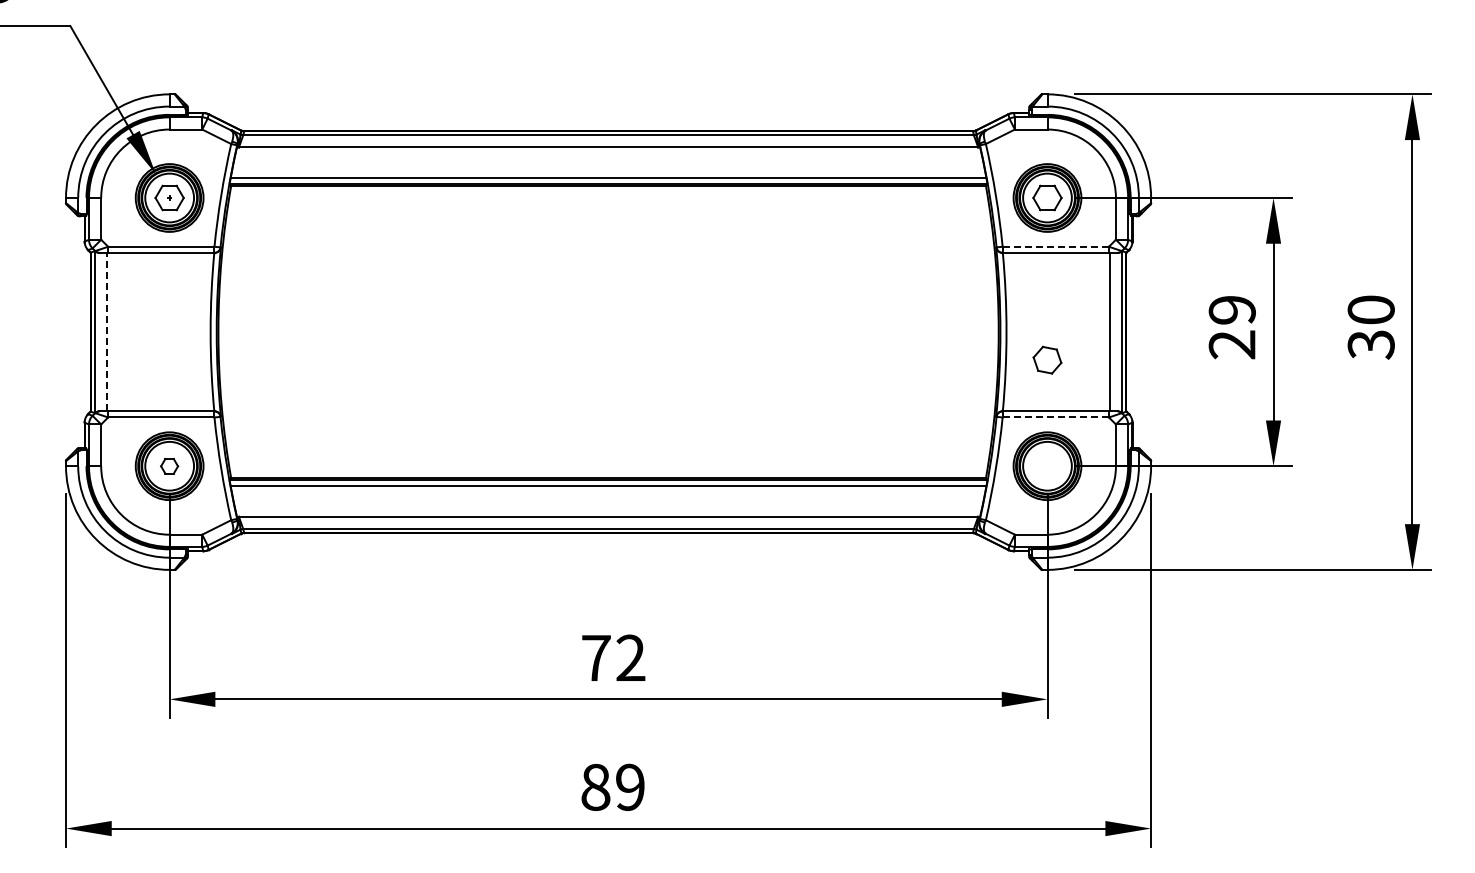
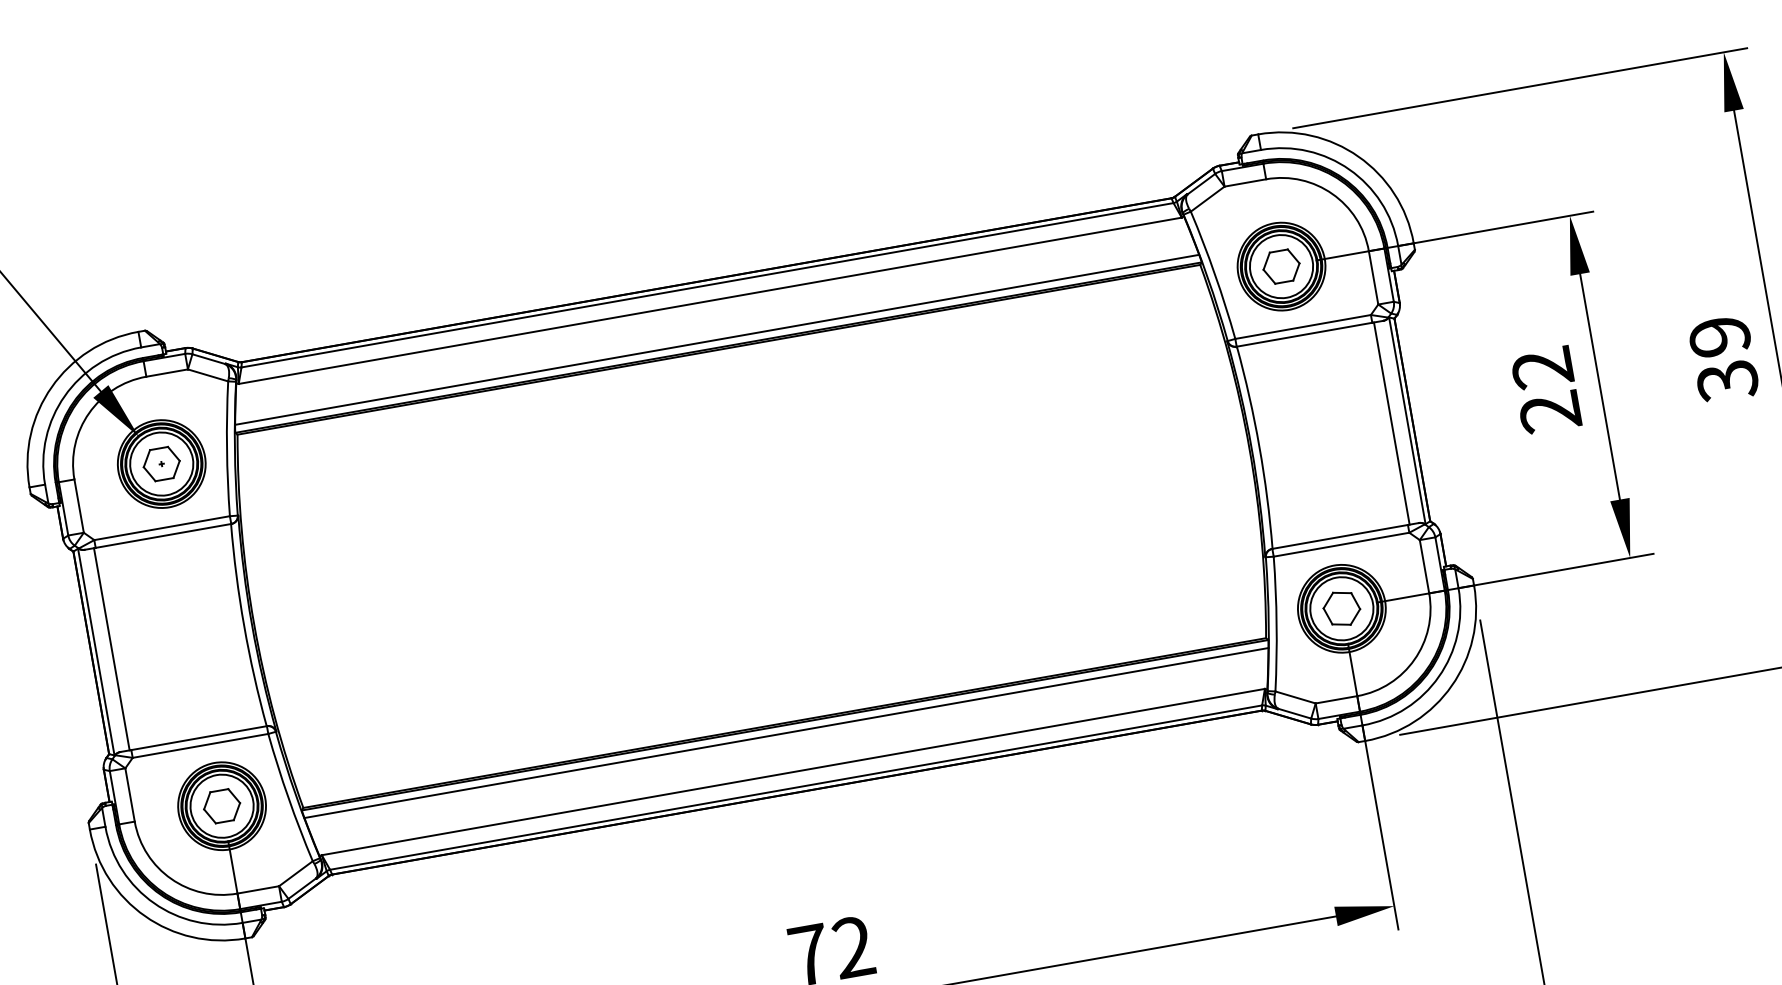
line: (1055, 246) -> (1302, 326), dashed -> solid
text: (1232, 309) -> (1542, 367), 29 -> 22
text: (1370, 309) -> (1718, 336), 30 -> 39
line: (106, 331) -> (111, 648), dashed -> solid
part: (1047, 359) -> (1341, 607), moved
line: (1056, 417) -> (1342, 544), dashed -> solid
part: (169, 466) -> (221, 806), size x1.67

